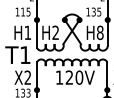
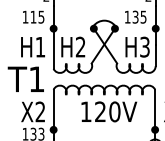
text: (99, 32) -> (143, 46), H8 -> H3

